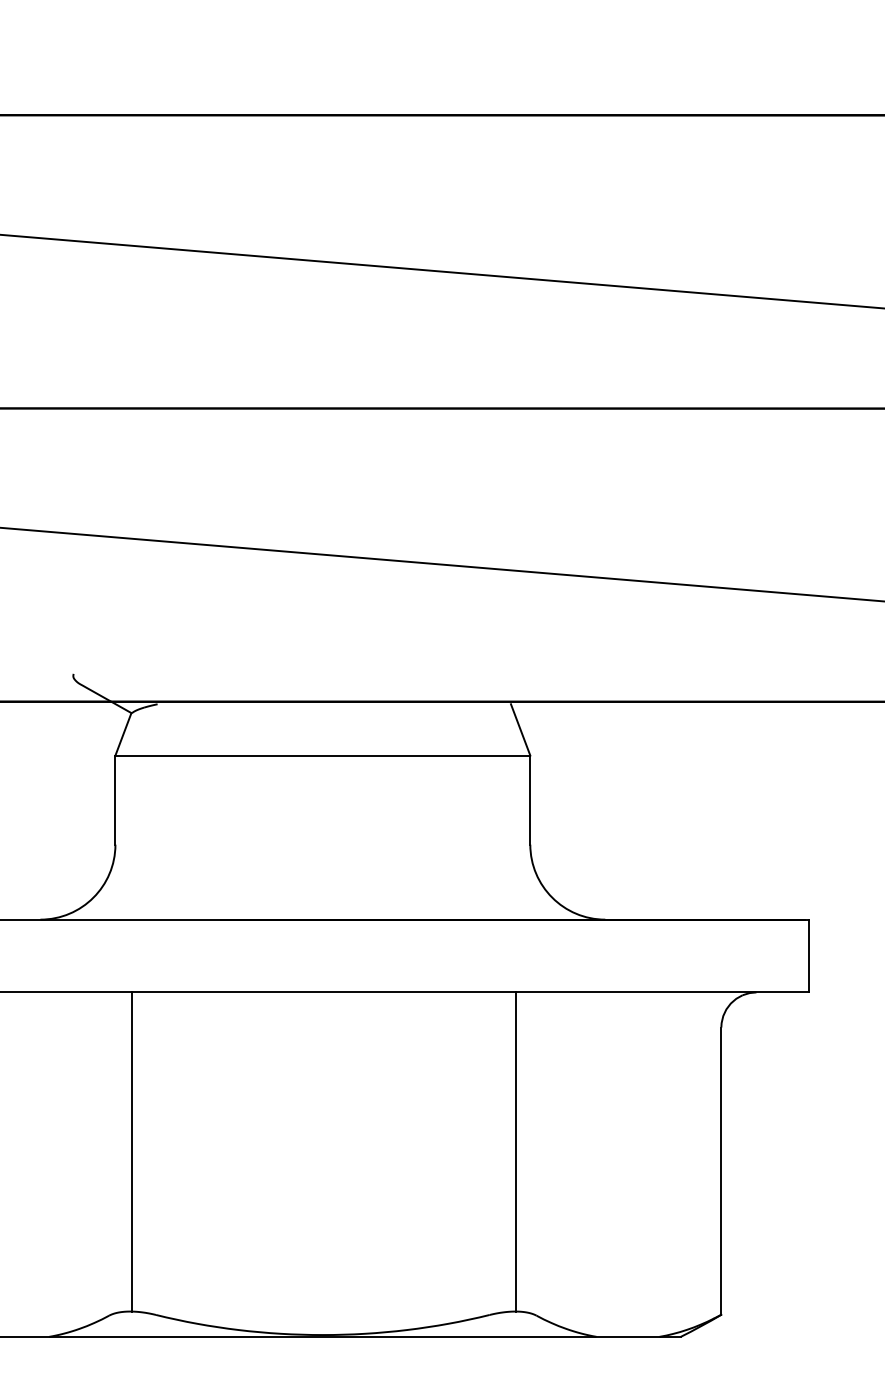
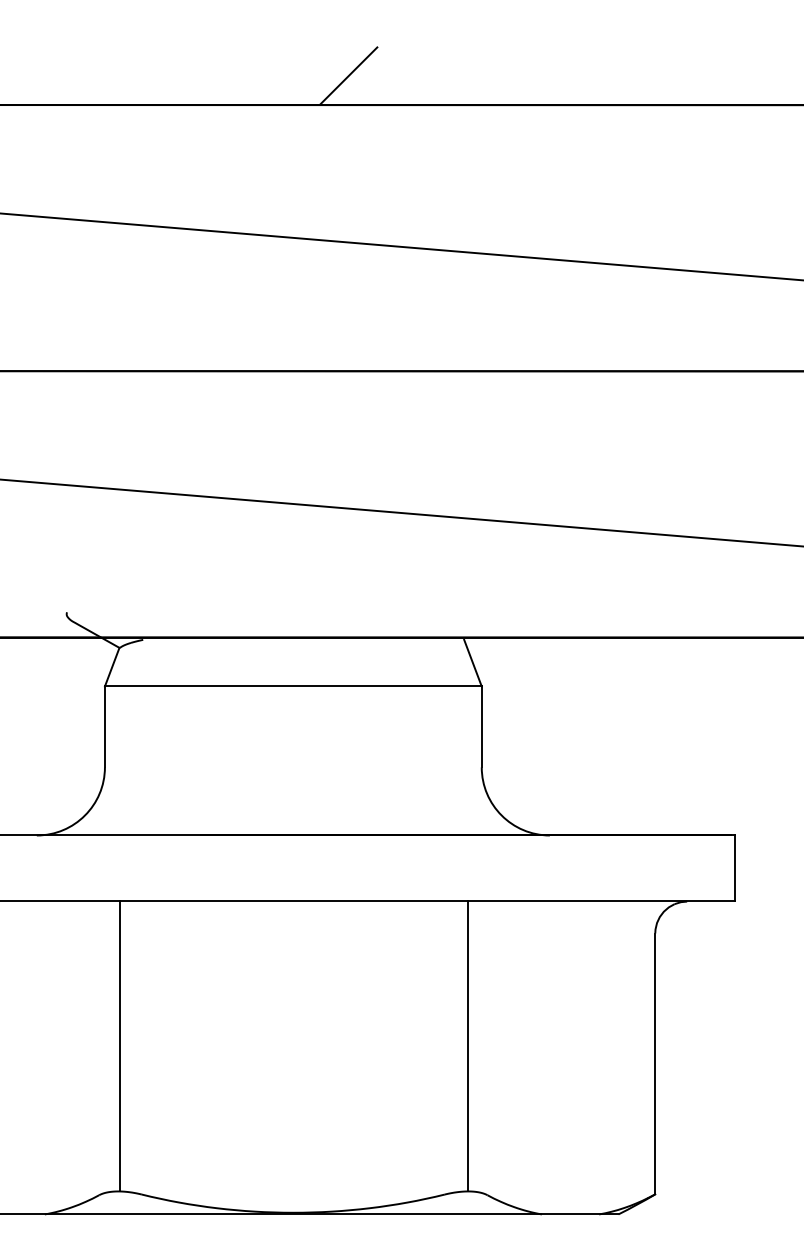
hatch: (383, 82) -> (348, 75), added

